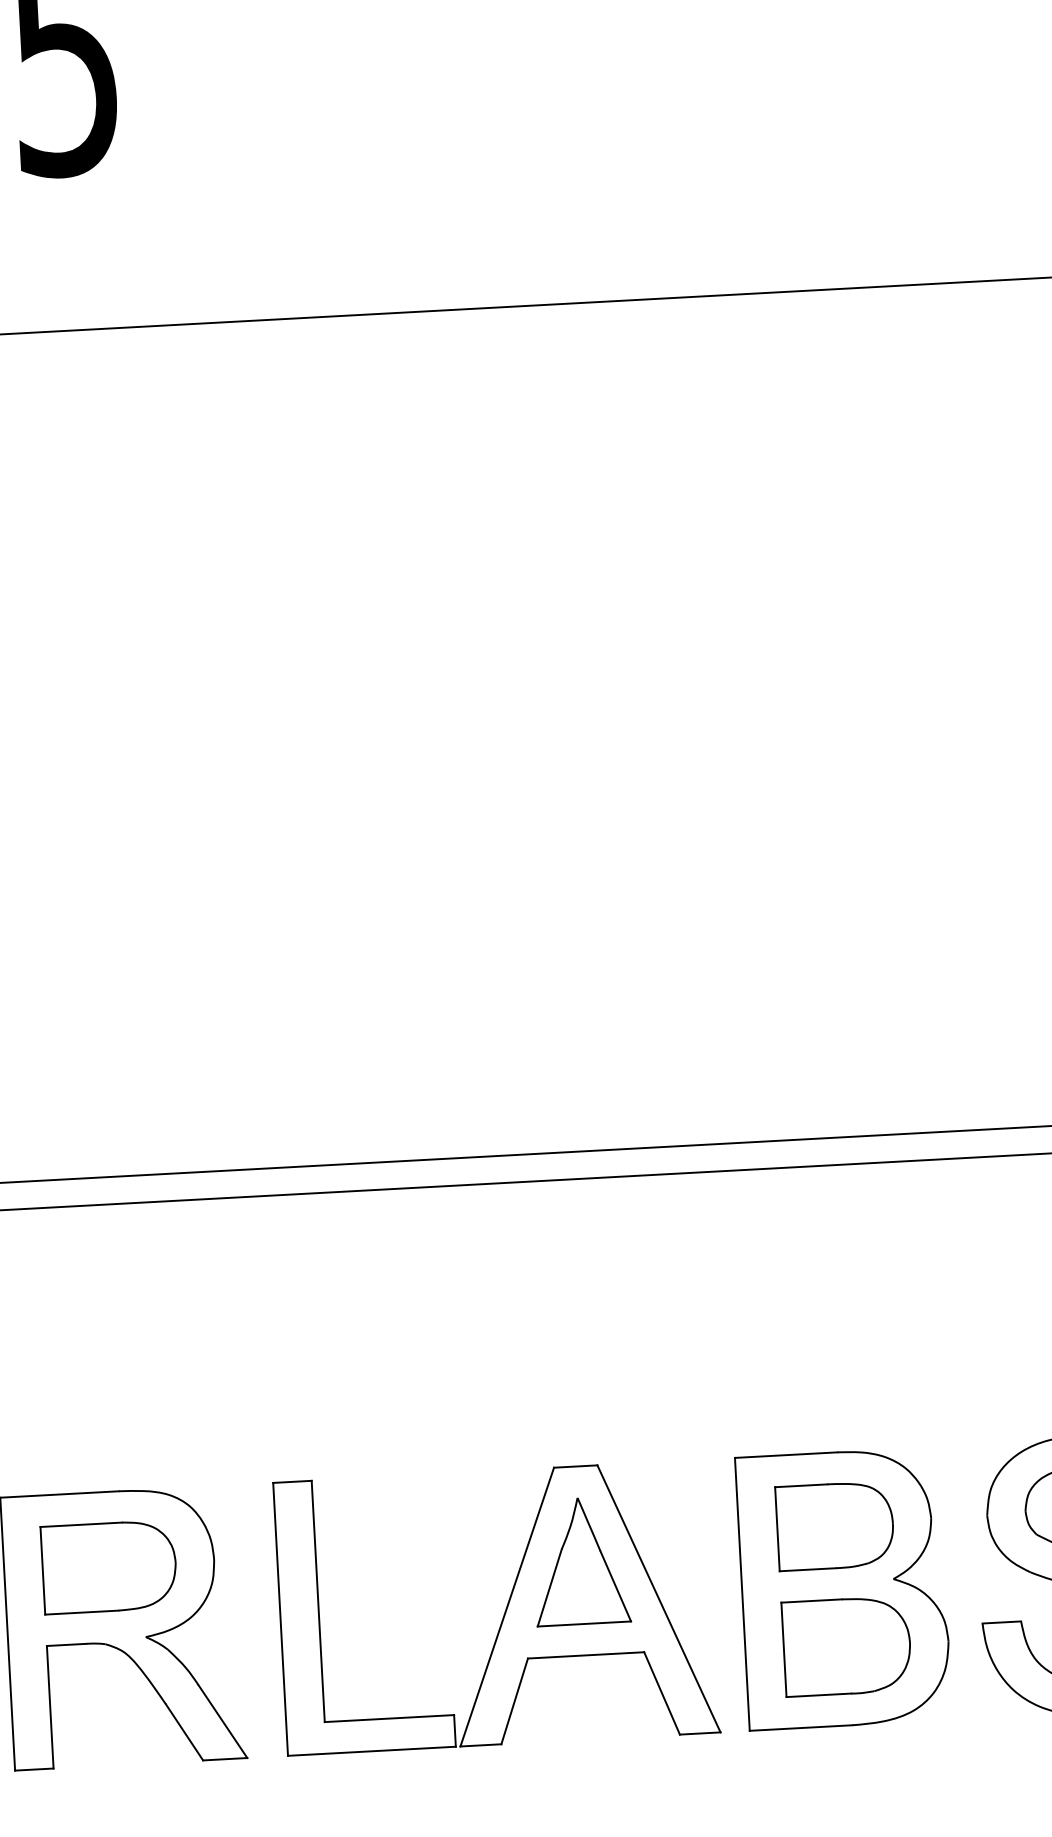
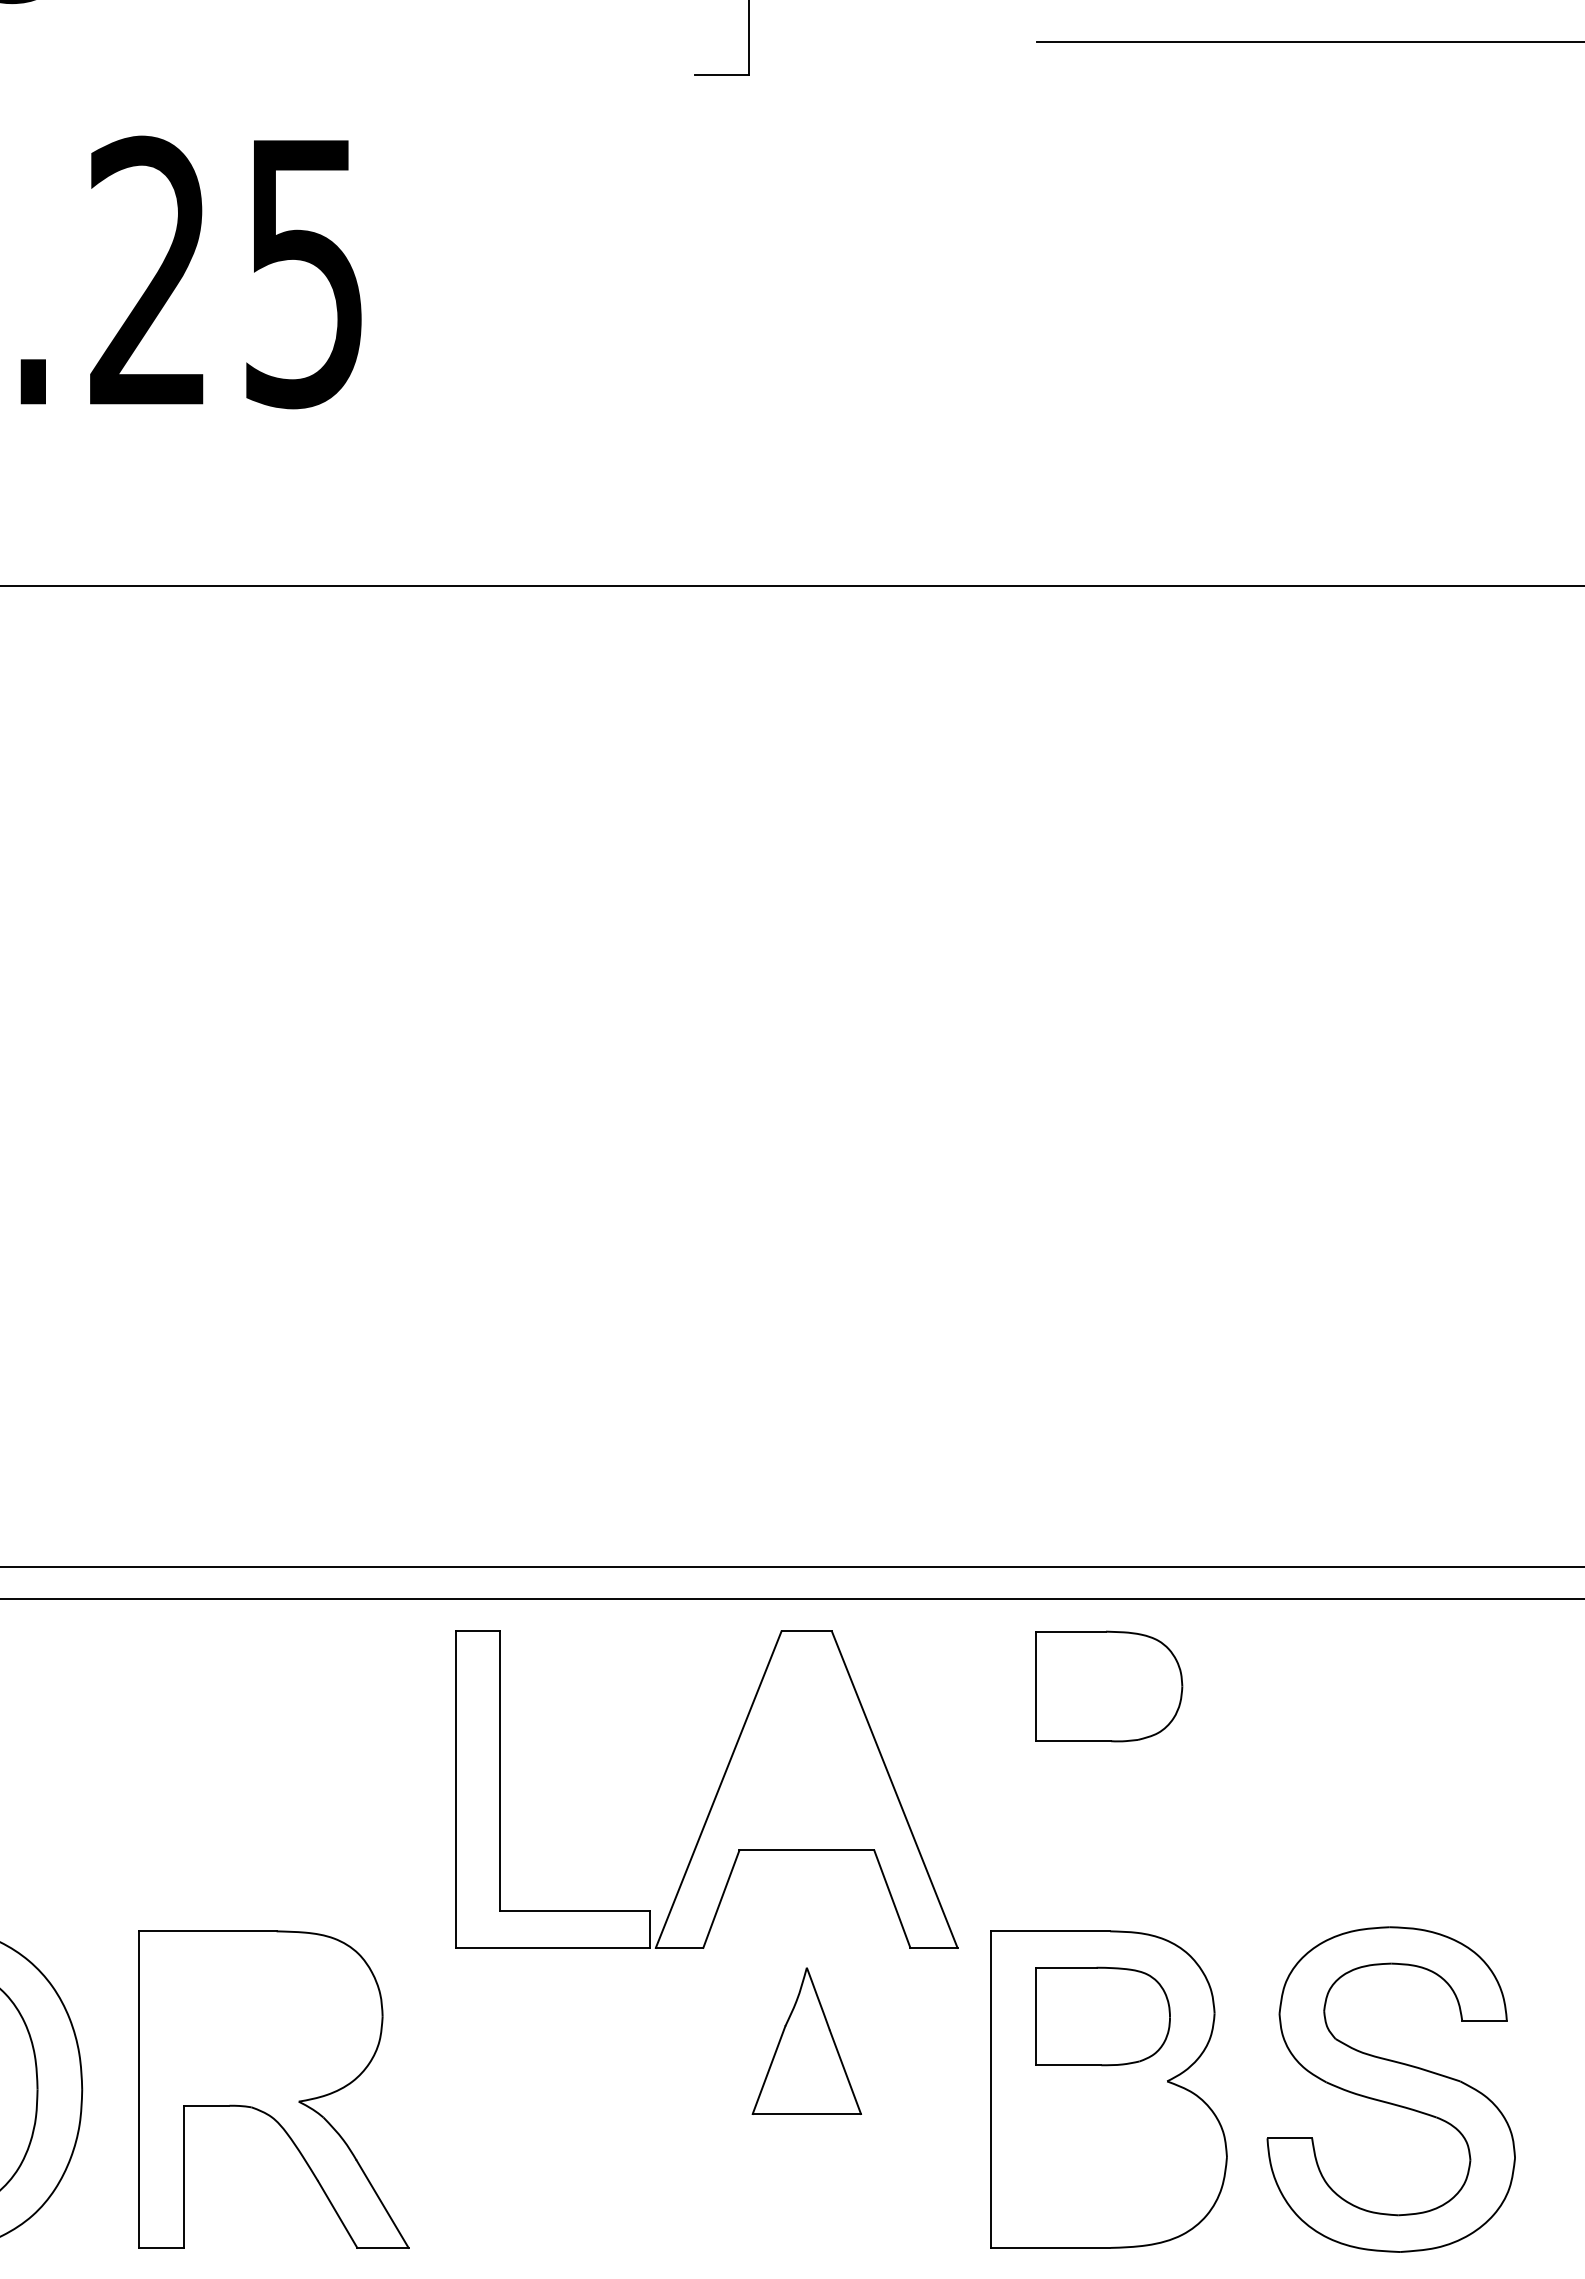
part: (108, 1567) -> (260, 2018), removed
part: (504, 1611) -> (715, 1794), moved
part: (847, 1646) -> (1109, 1686), moved

